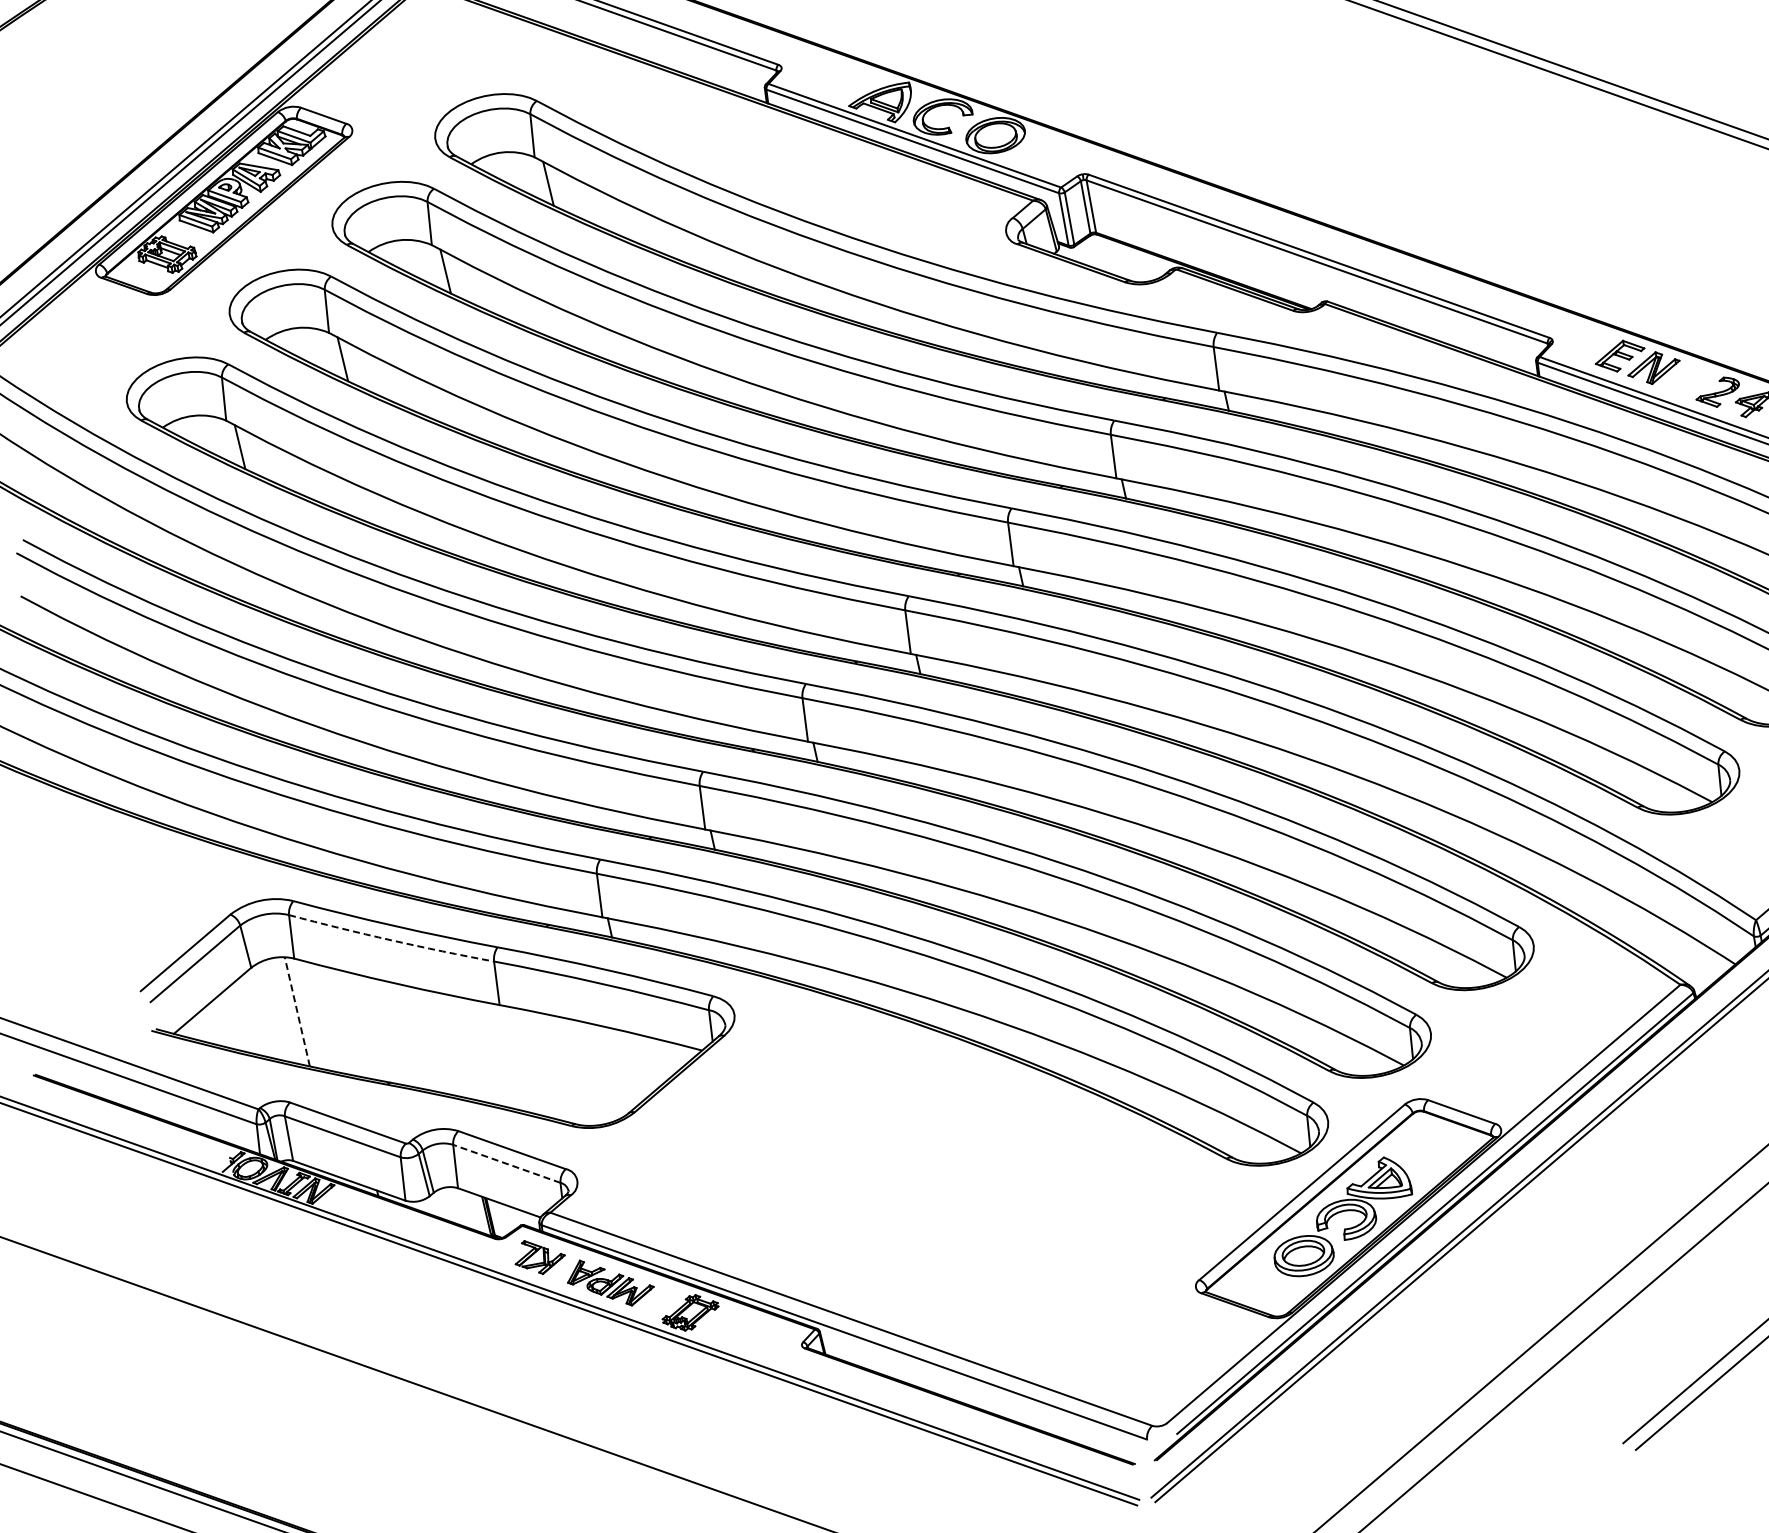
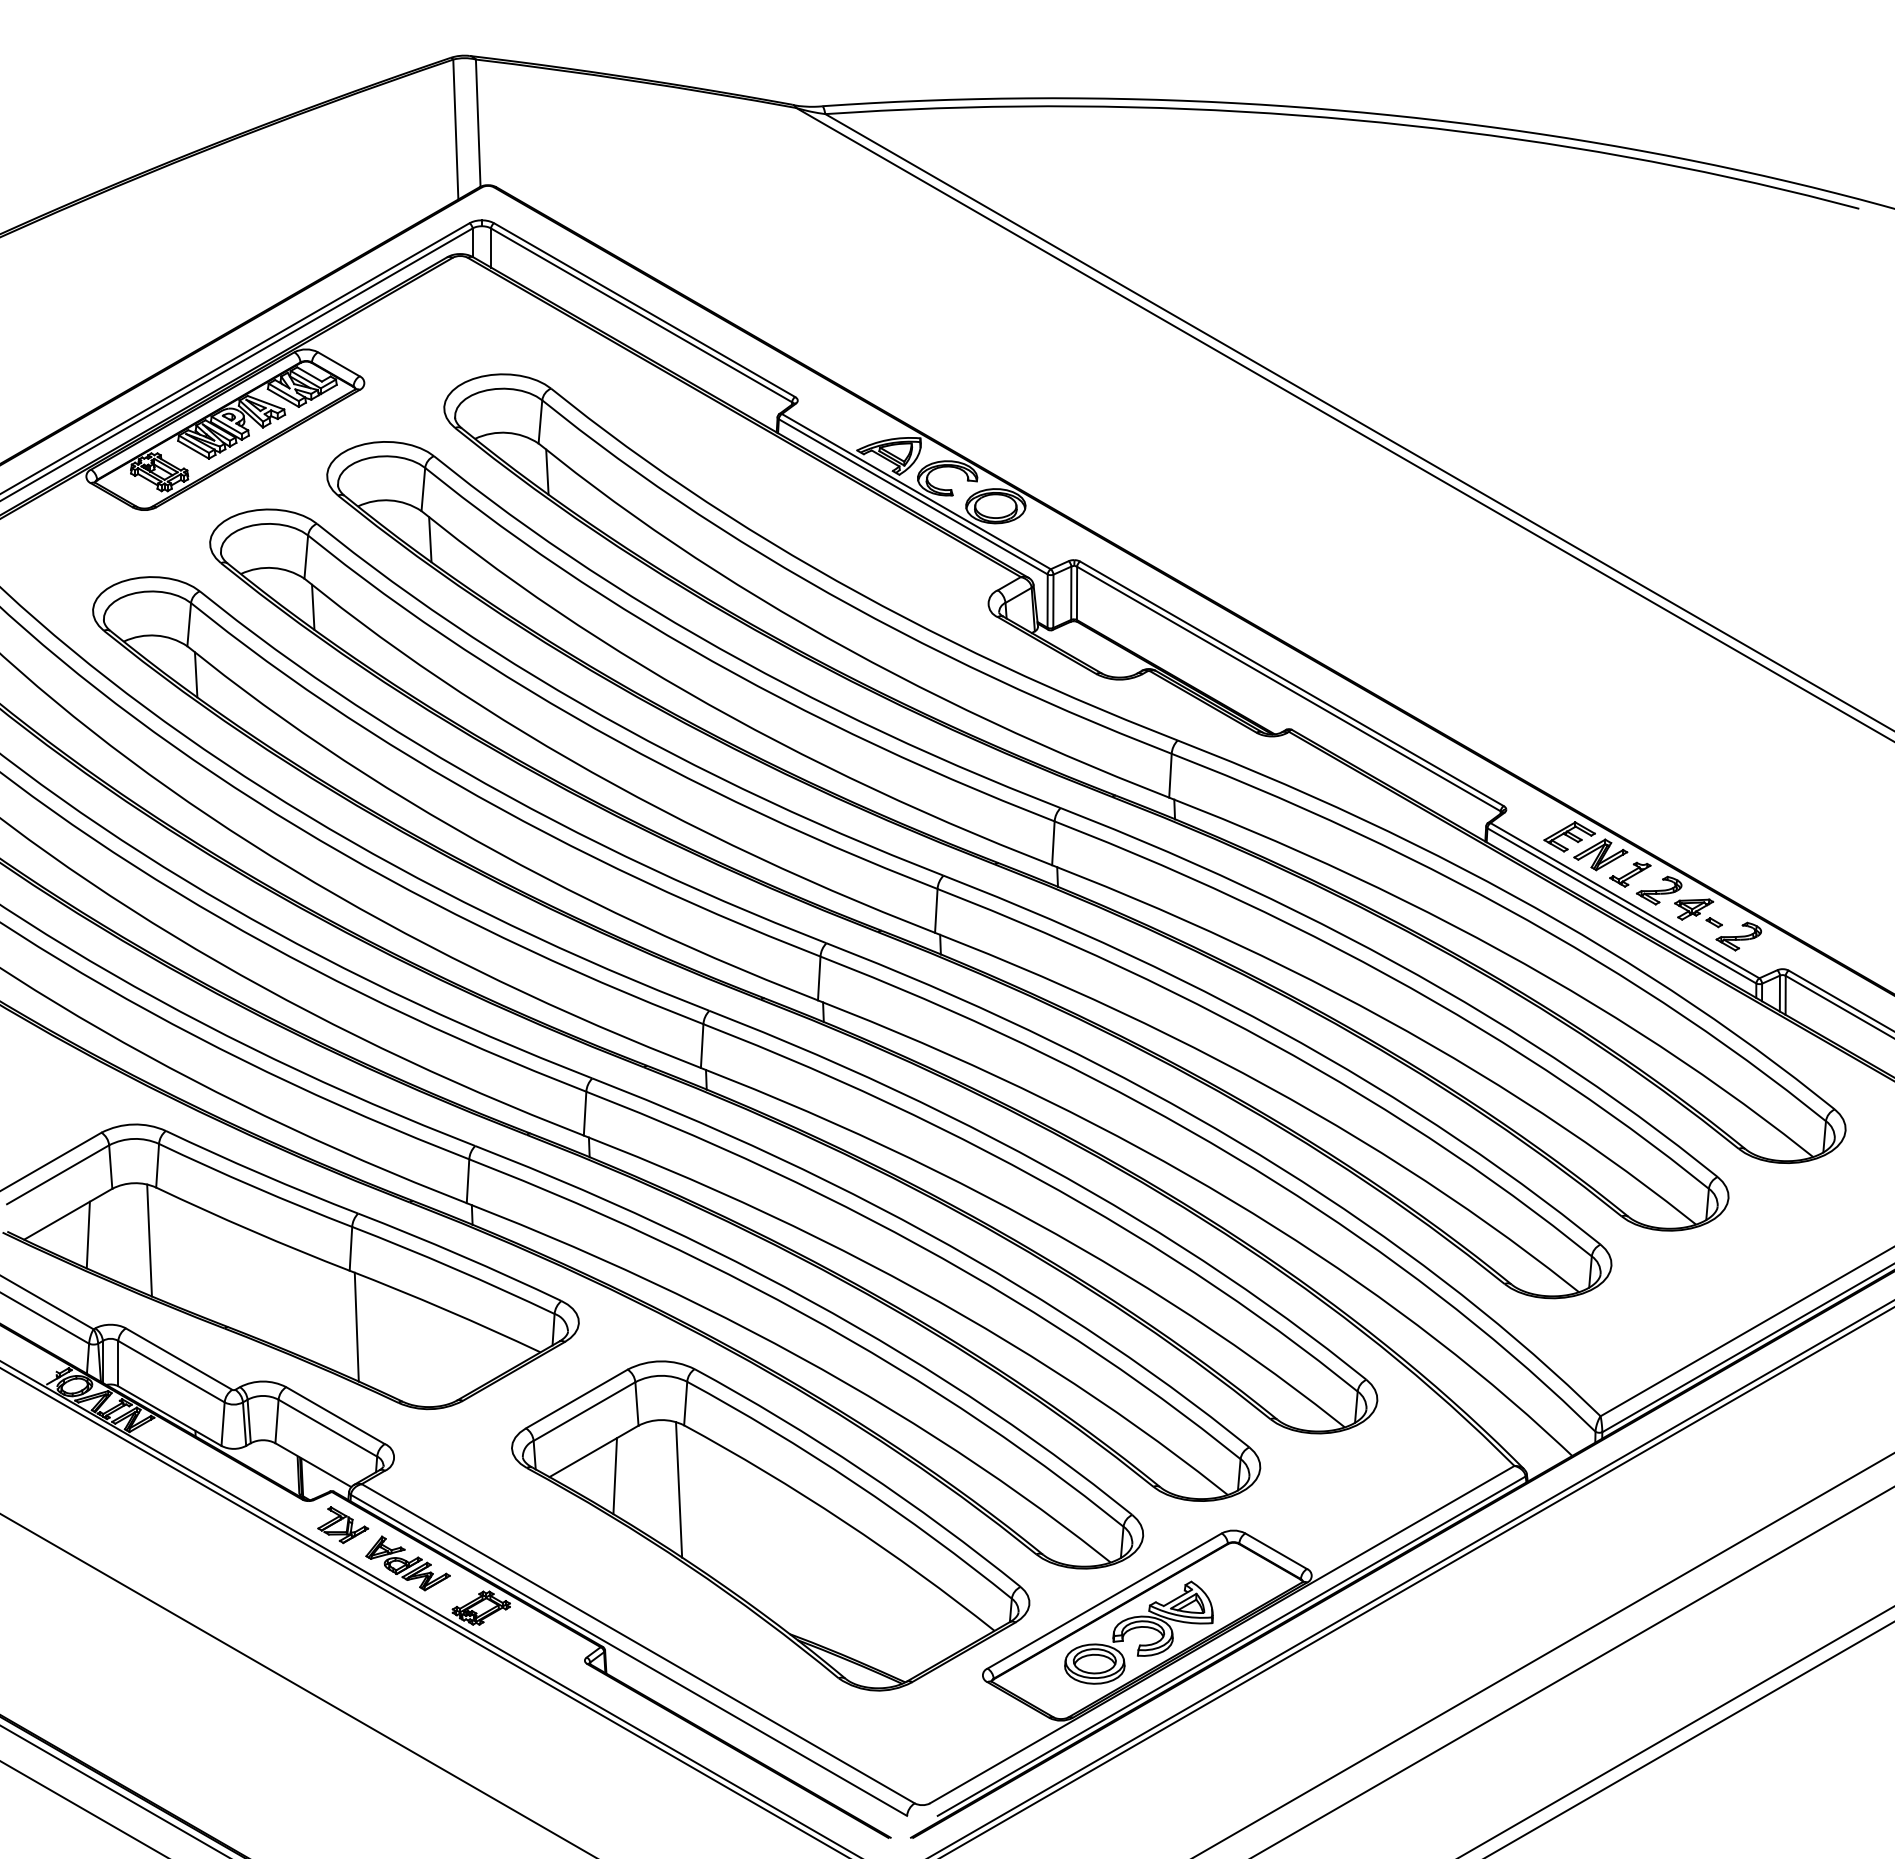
part: (1686, 382) -> (1630, 874), added
arc: (390, 940) -> (254, 1187), dashed -> solid
line: (297, 1011) -> (149, 1240), dashed -> solid
line: (235, 1017) -> (87, 1234), added
line: (516, 1058) -> (356, 1326), added
line: (506, 1164) -> (327, 1428), dashed -> solid
part: (959, 1178) -> (770, 1525), added

